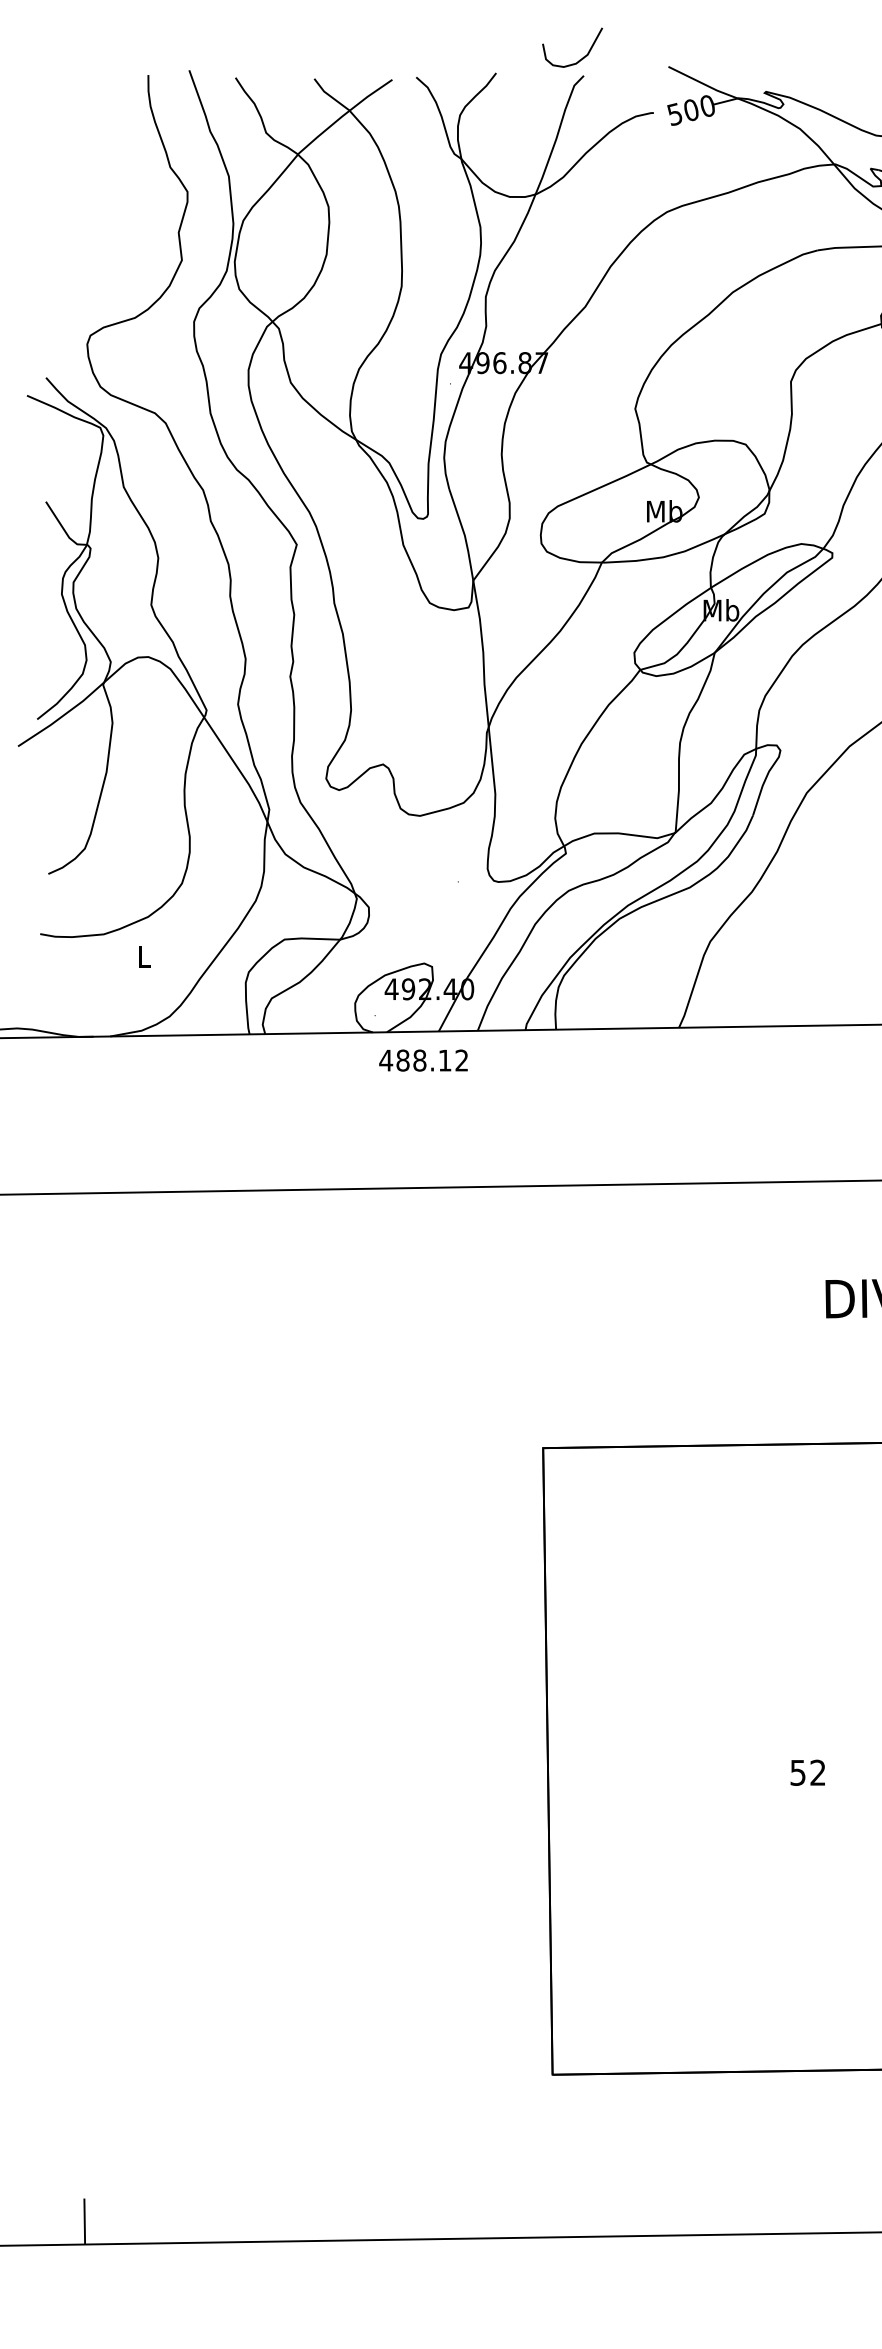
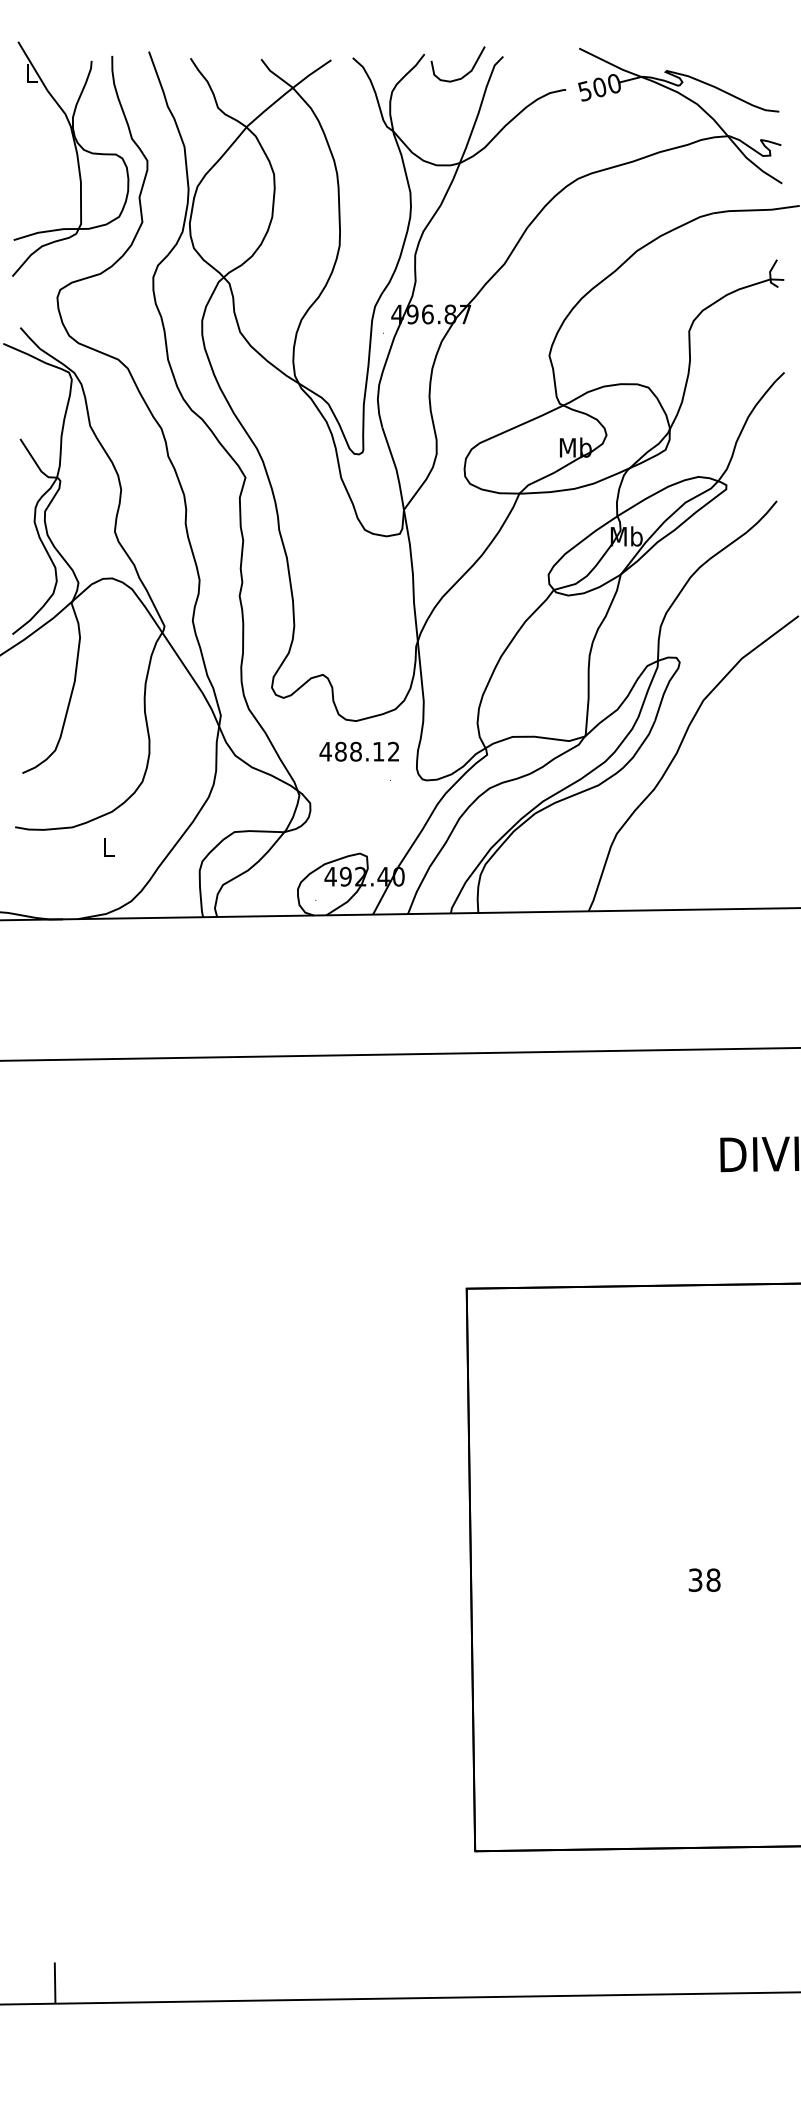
curve: (578, 60) -> (463, 75), moved
part: (108, 188) -> (76, 157), added
text: (422, 1060) -> (358, 751), moved
text: (808, 1773) -> (704, 1580), 52 -> 38

